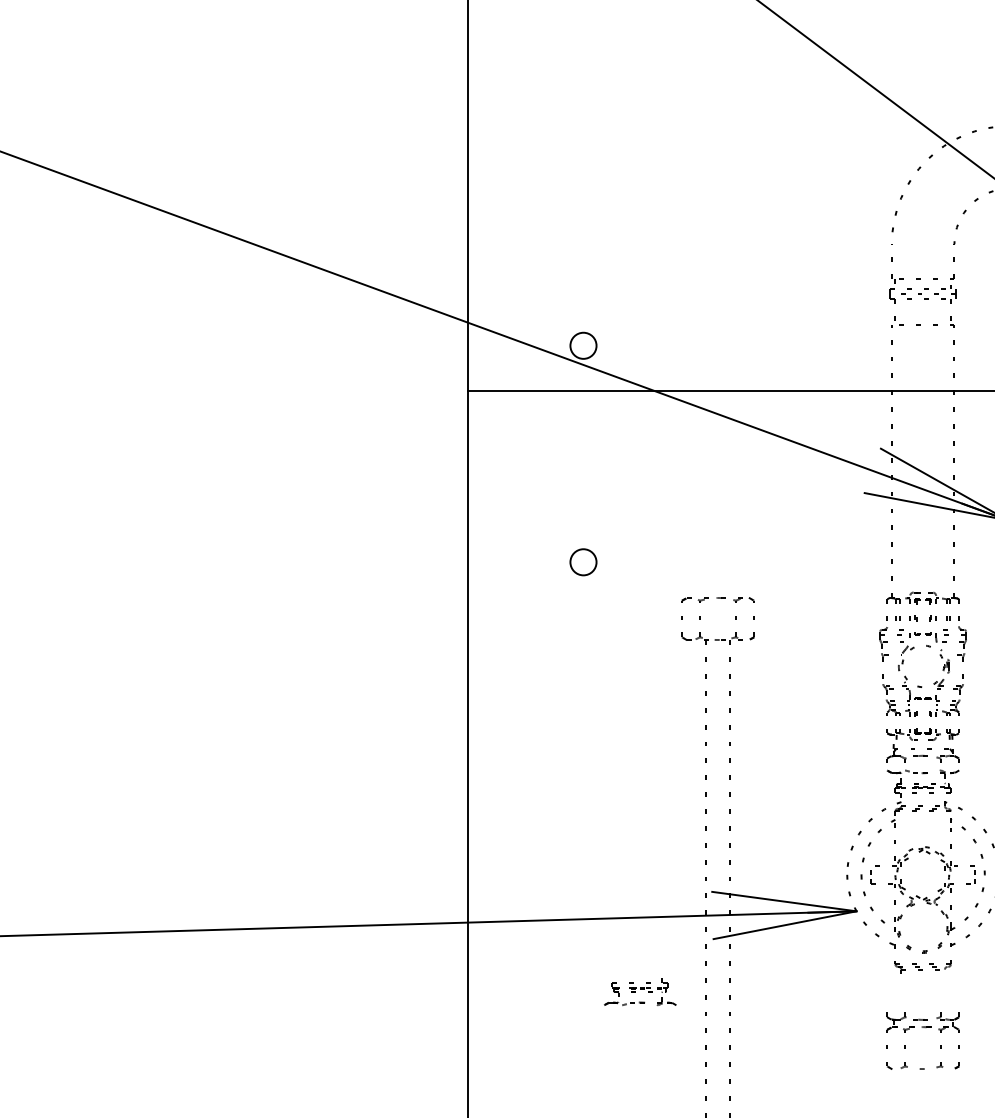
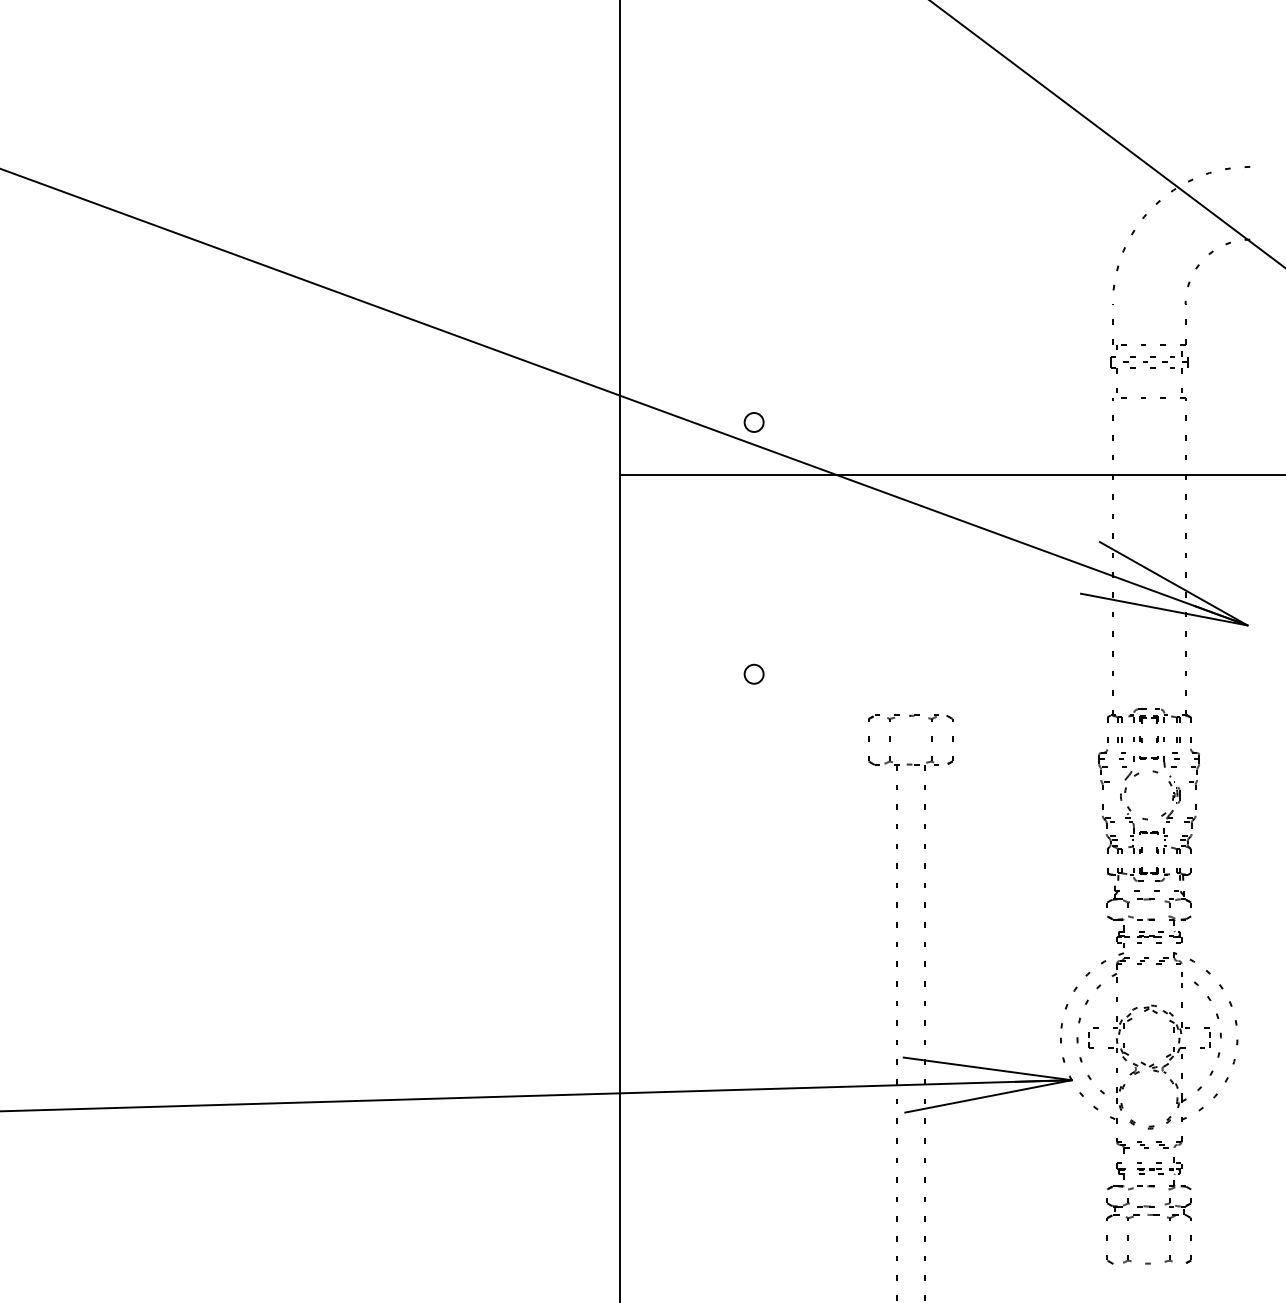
circle: (582, 345) -> (753, 422), size x0.62
circle: (582, 561) -> (753, 673), size x0.62
part: (640, 991) -> (1149, 1173), moved

